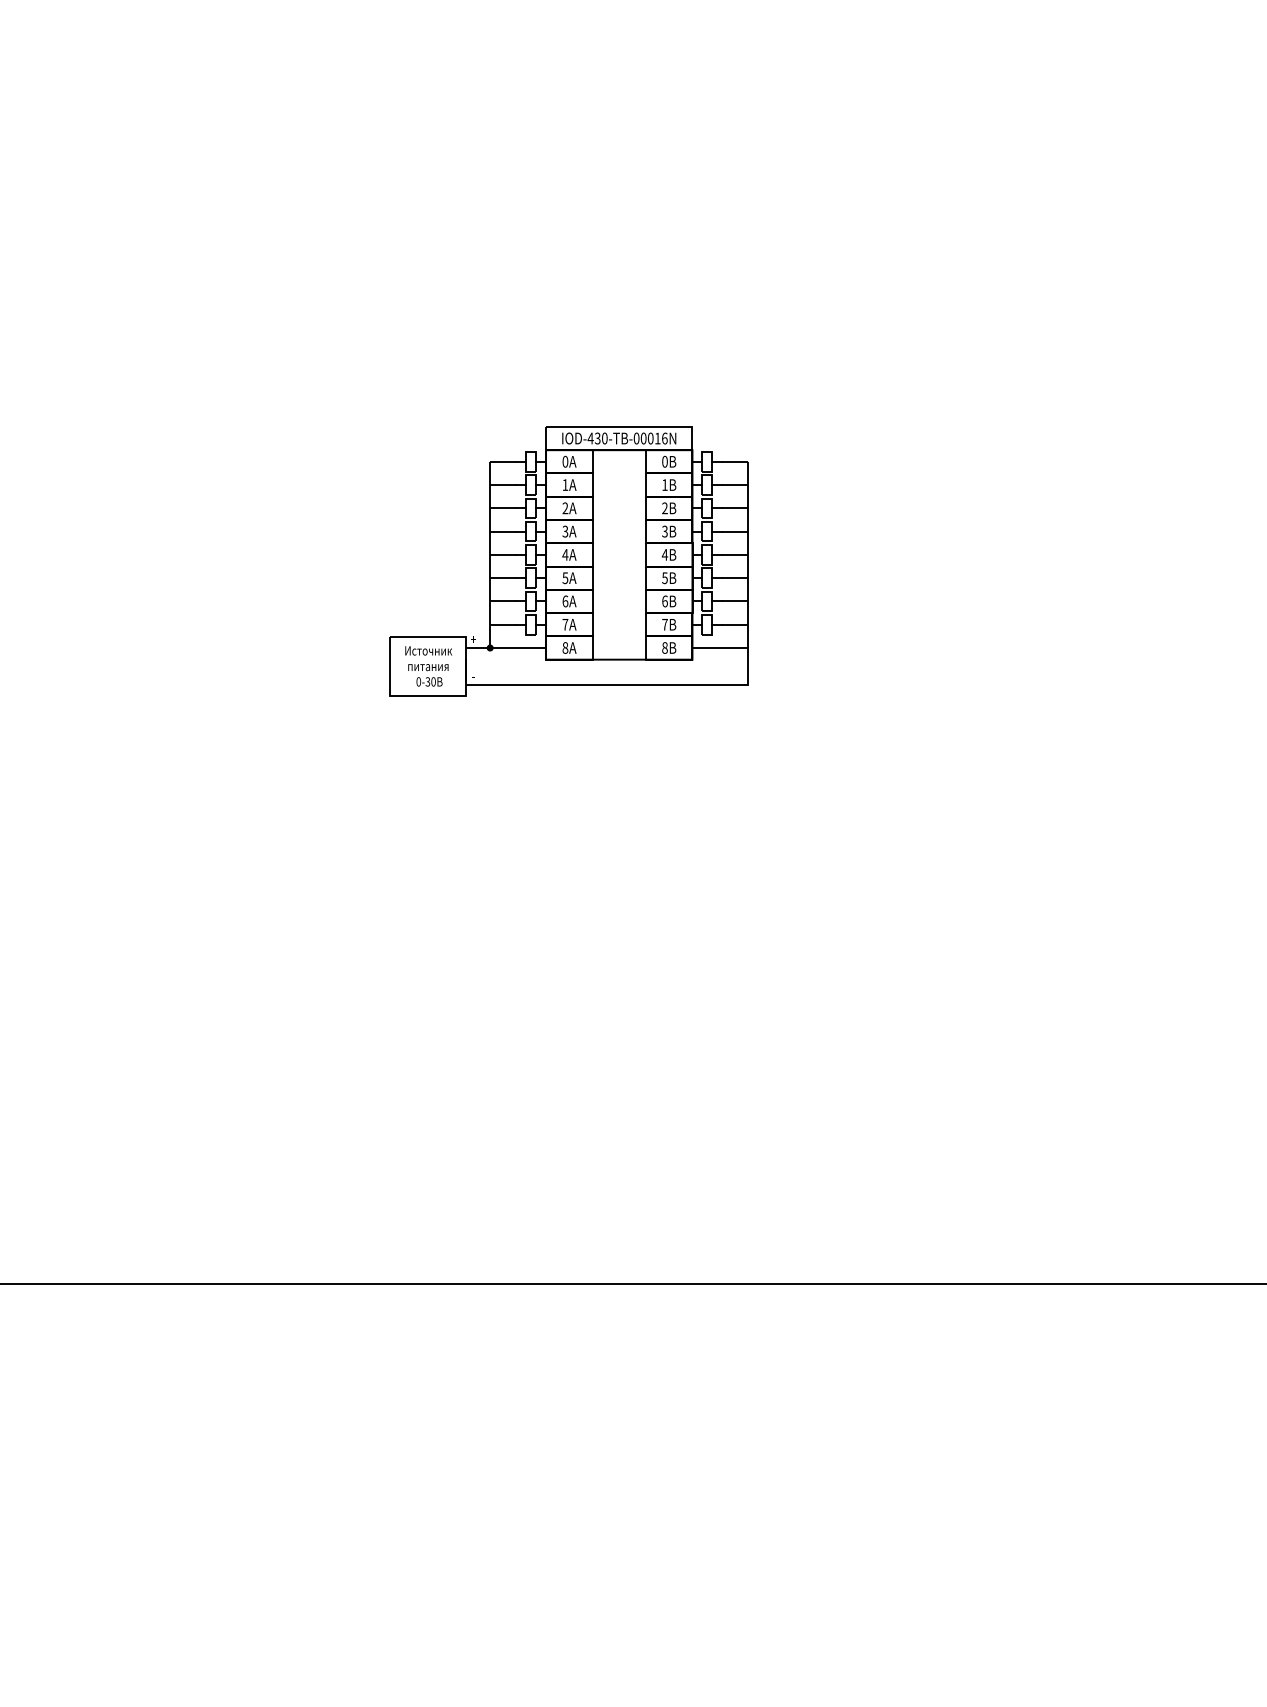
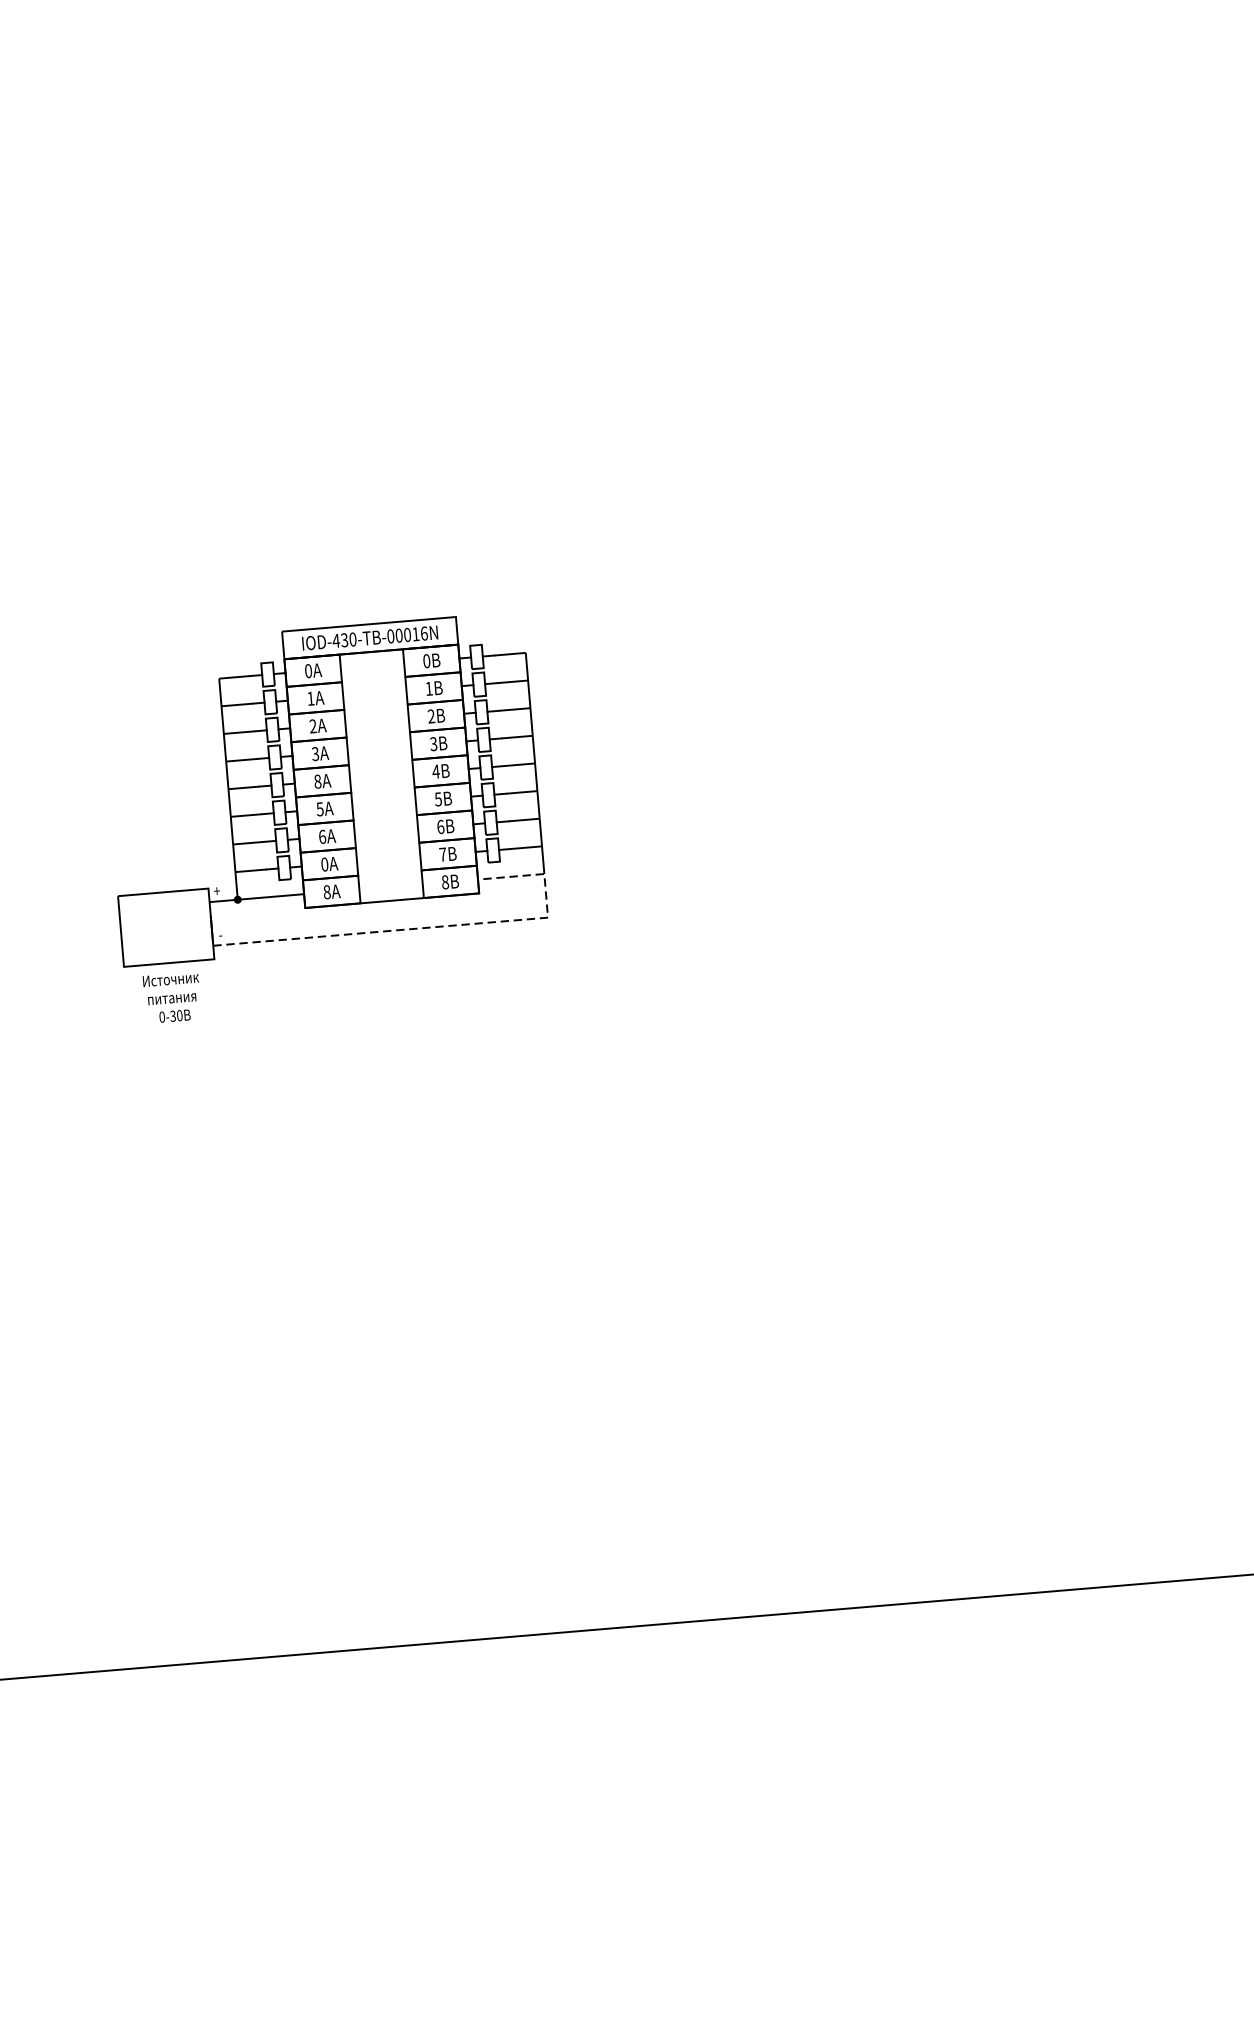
text: (565, 554) -> (317, 781), 4A -> 8A
text: (565, 624) -> (324, 864), 7A -> 0A
text: (428, 666) -> (172, 997), moved
line: (655, 684) -> (437, 926), solid -> dashed

